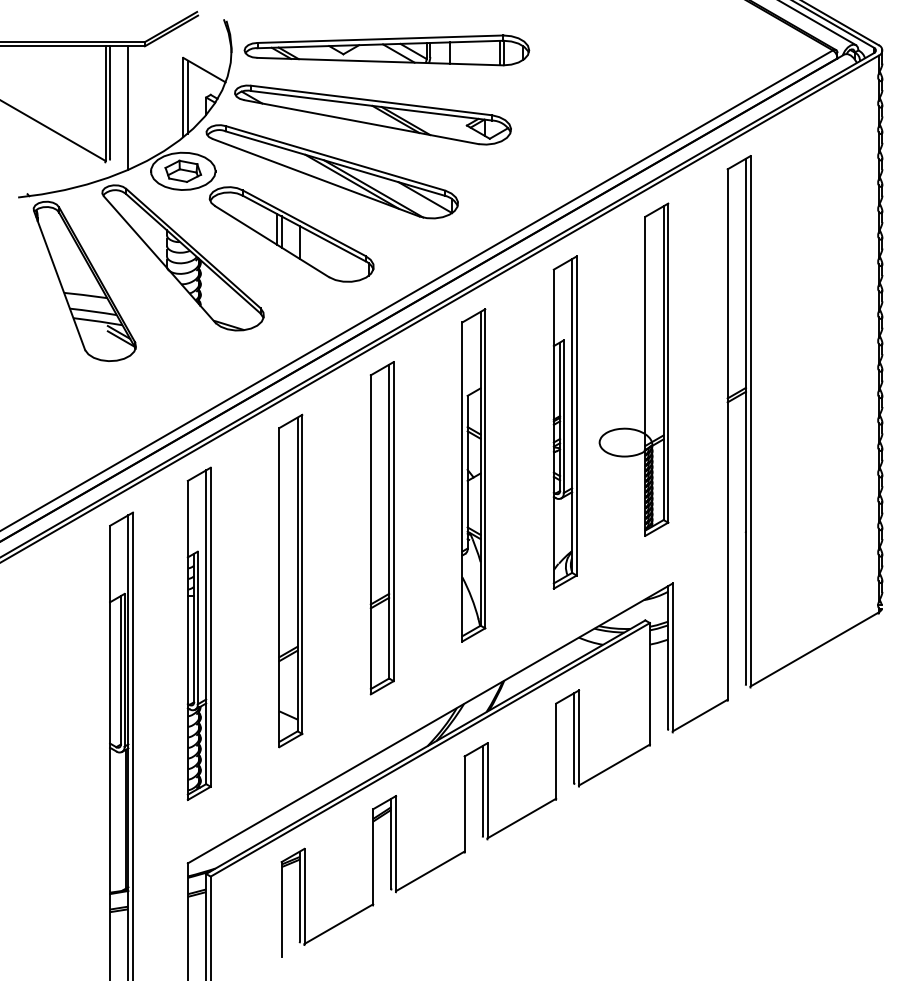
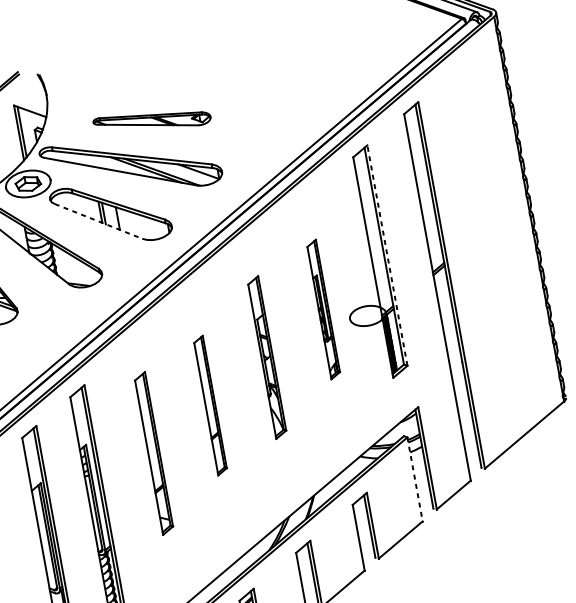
part: (386, 50) -> (153, 74), removed
part: (372, 114) -> (151, 120), size x0.6
line: (272, 241) -> (98, 221), solid -> dashed
line: (668, 363) -> (387, 255), solid -> dashed
part: (564, 422) -> (323, 309), size x0.6
part: (473, 475) -> (267, 357), size x0.7
part: (381, 528) -> (210, 405), size x0.6
part: (290, 580) -> (153, 453), size x0.7
line: (649, 683) -> (414, 479), solid -> dashed

